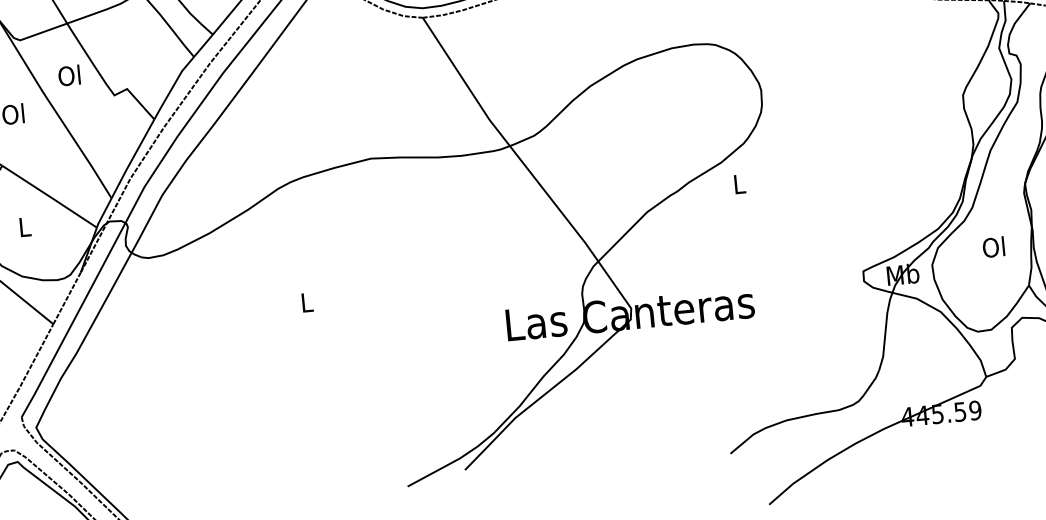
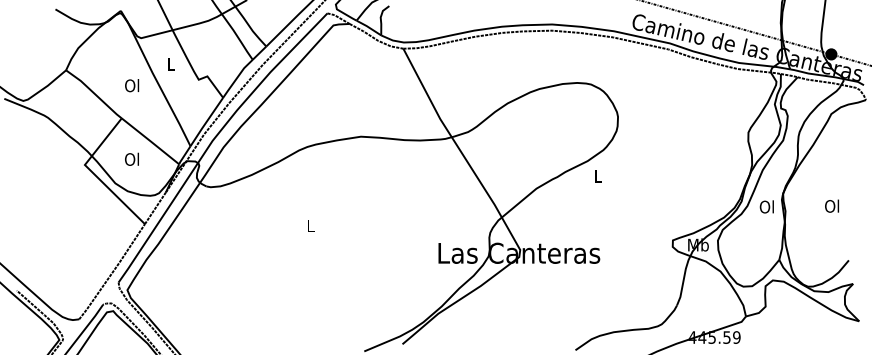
text: (68, 74) -> (170, 63), Ol -> L
text: (23, 225) -> (131, 158), L -> Ol
text: (993, 246) -> (766, 206), moved

